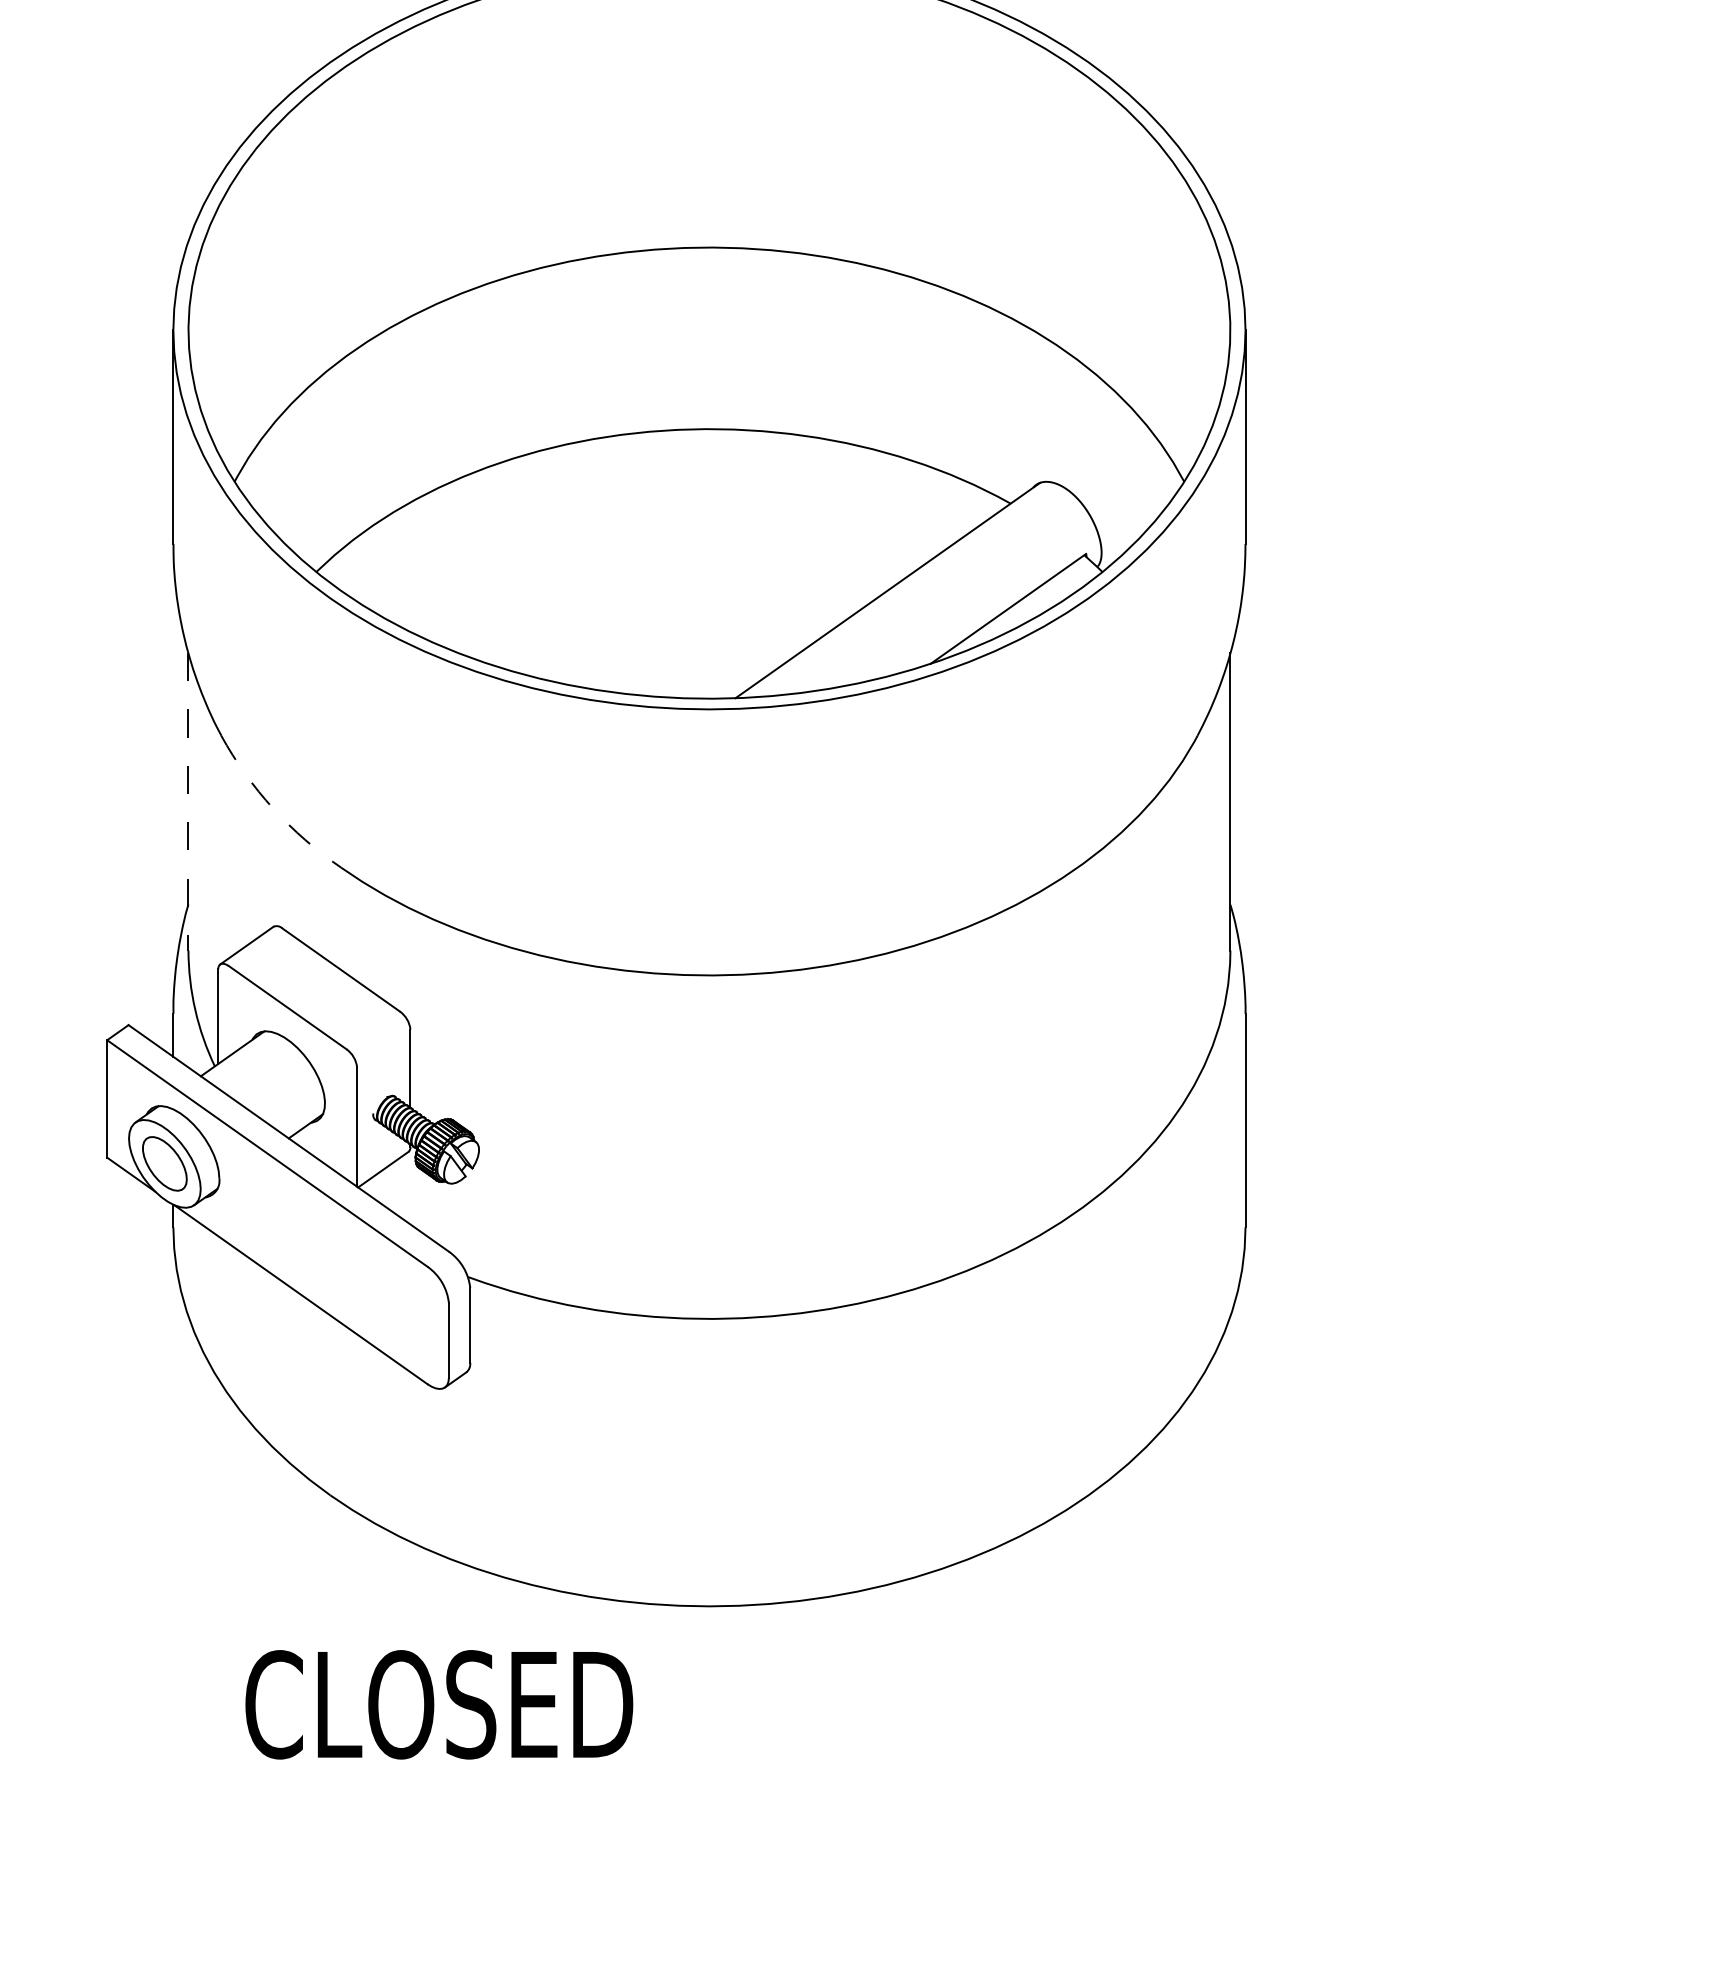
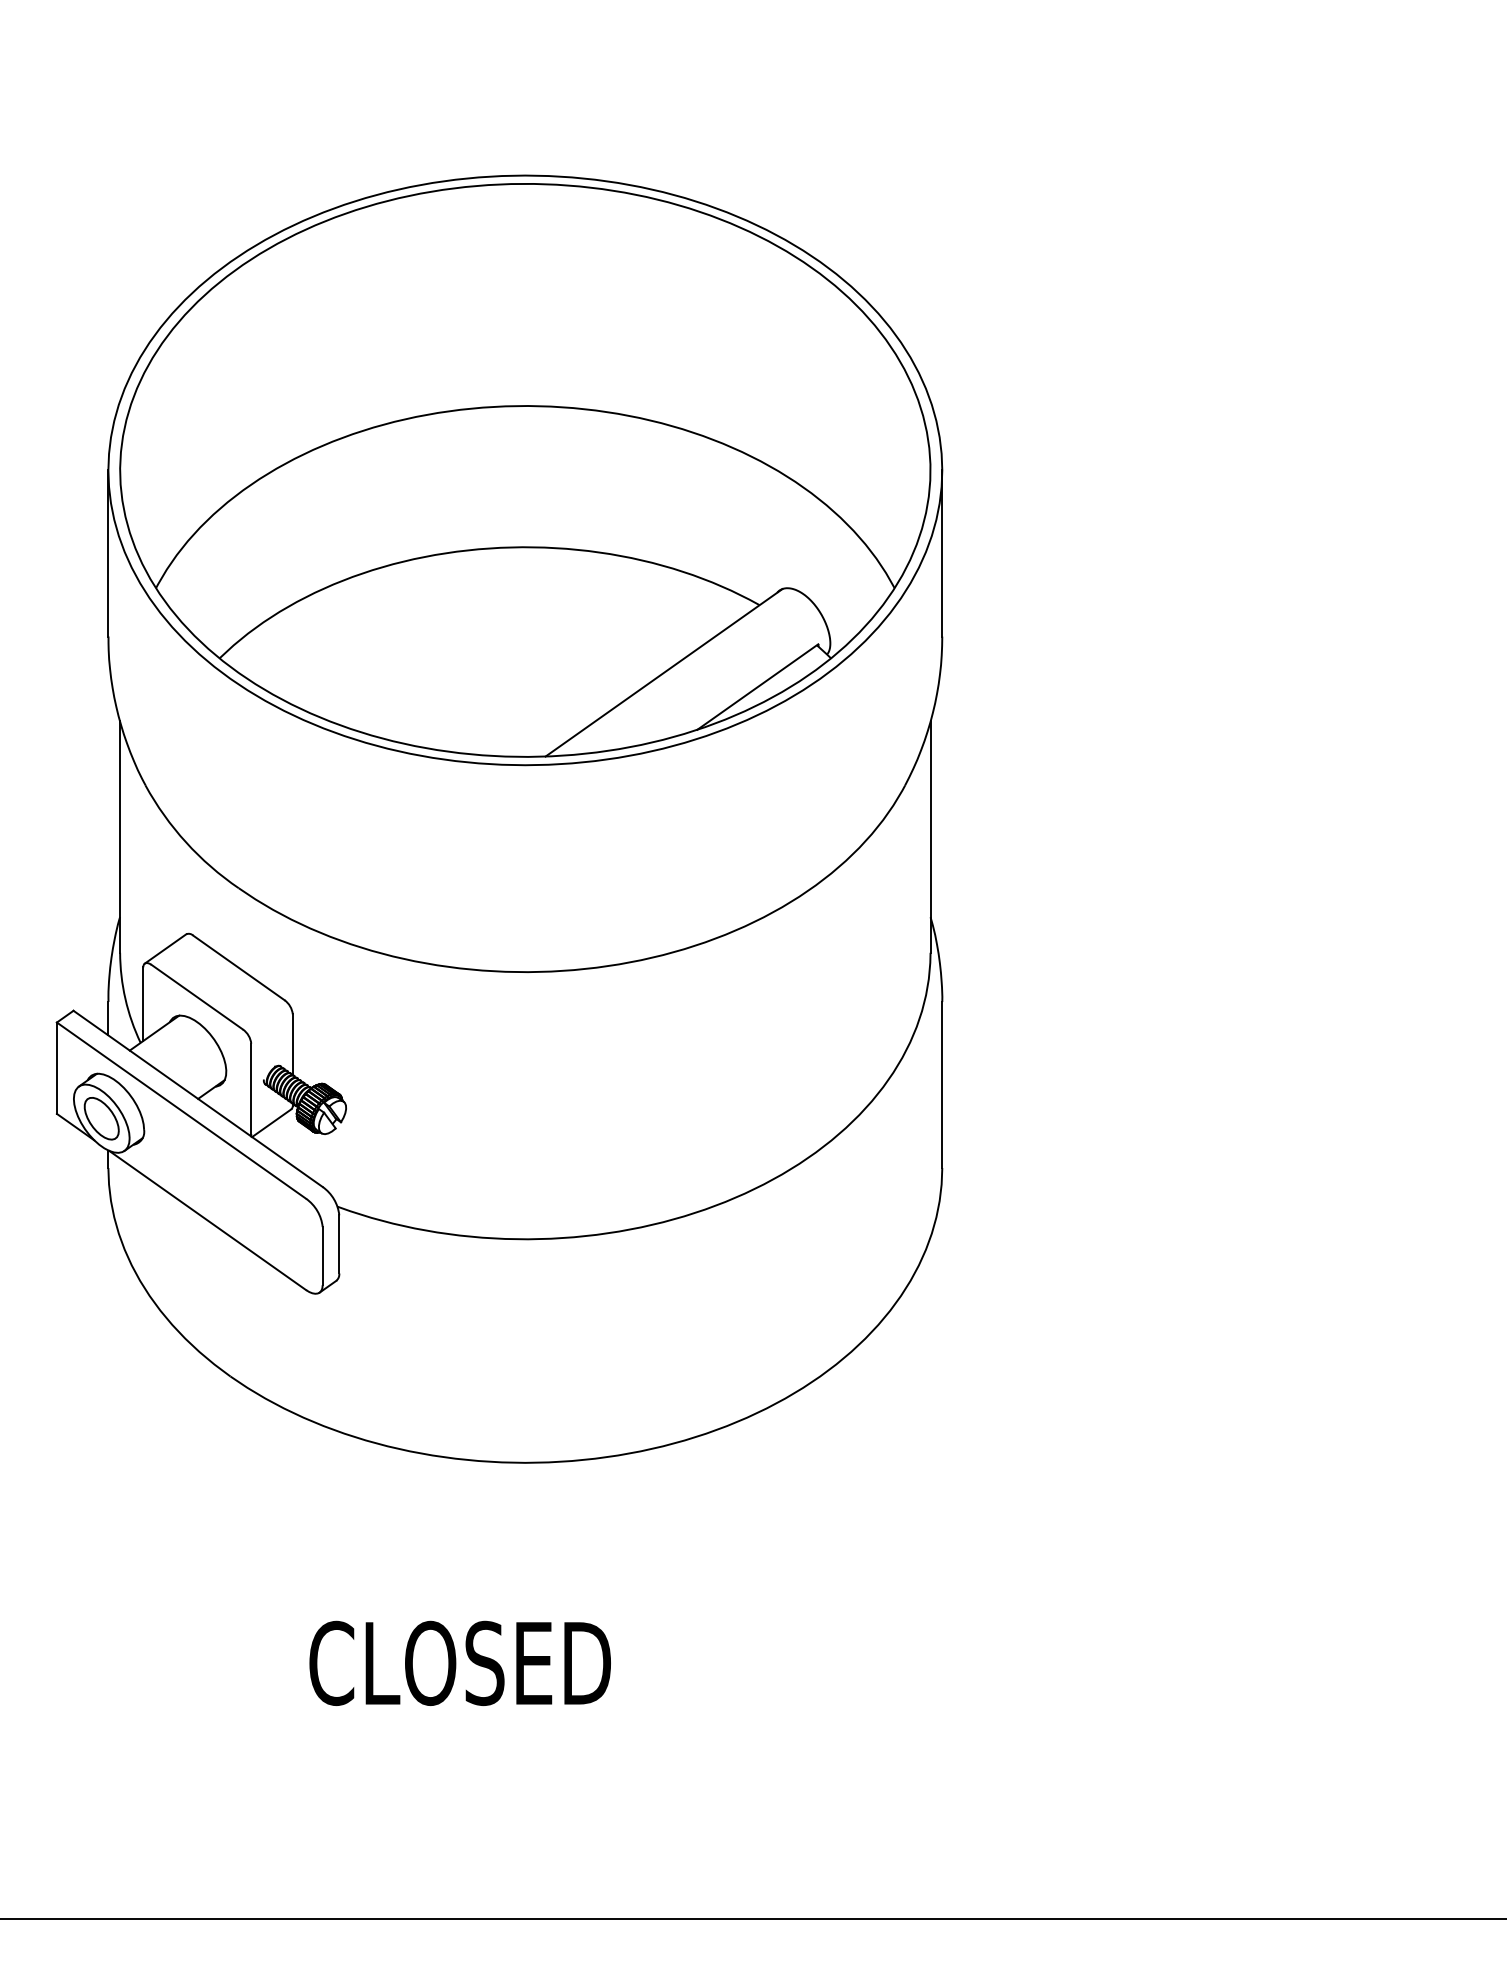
line: (188, 802) -> (120, 837), dashed -> solid
arc: (273, 808) -> (186, 842), dashed -> solid
text: (438, 1703) -> (459, 1662), moved

